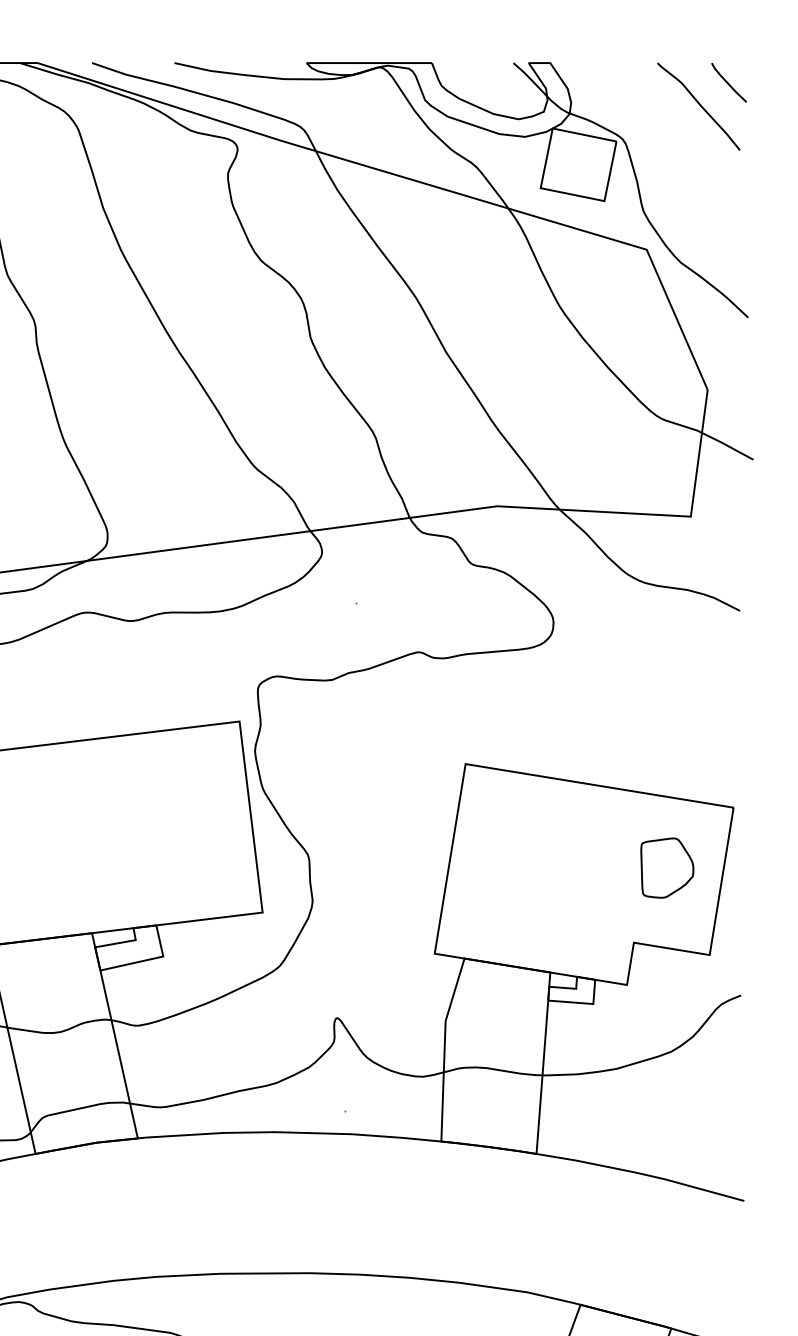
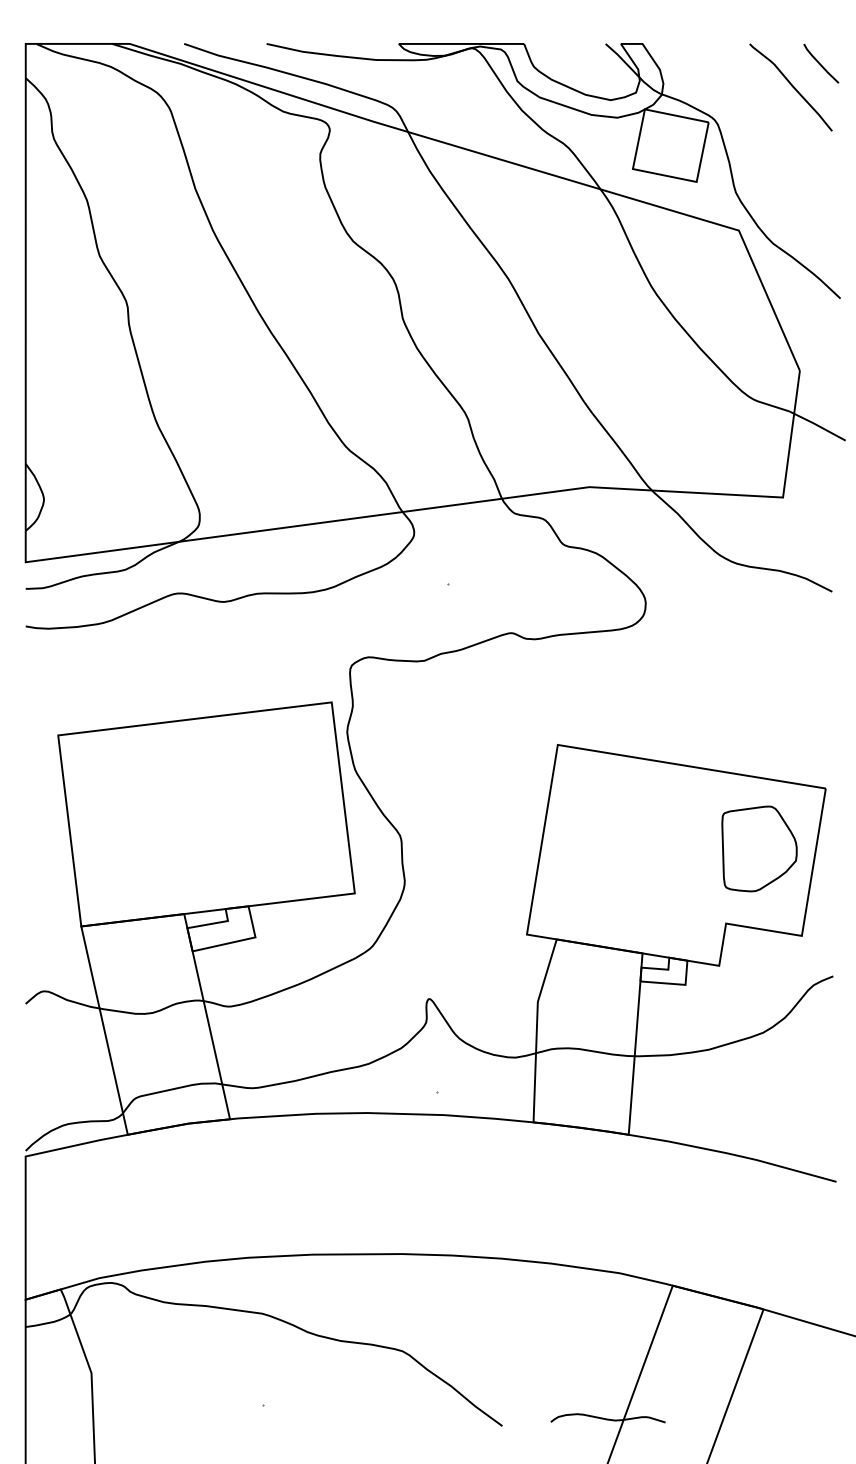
part: (667, 867) -> (759, 848), size x1.43

